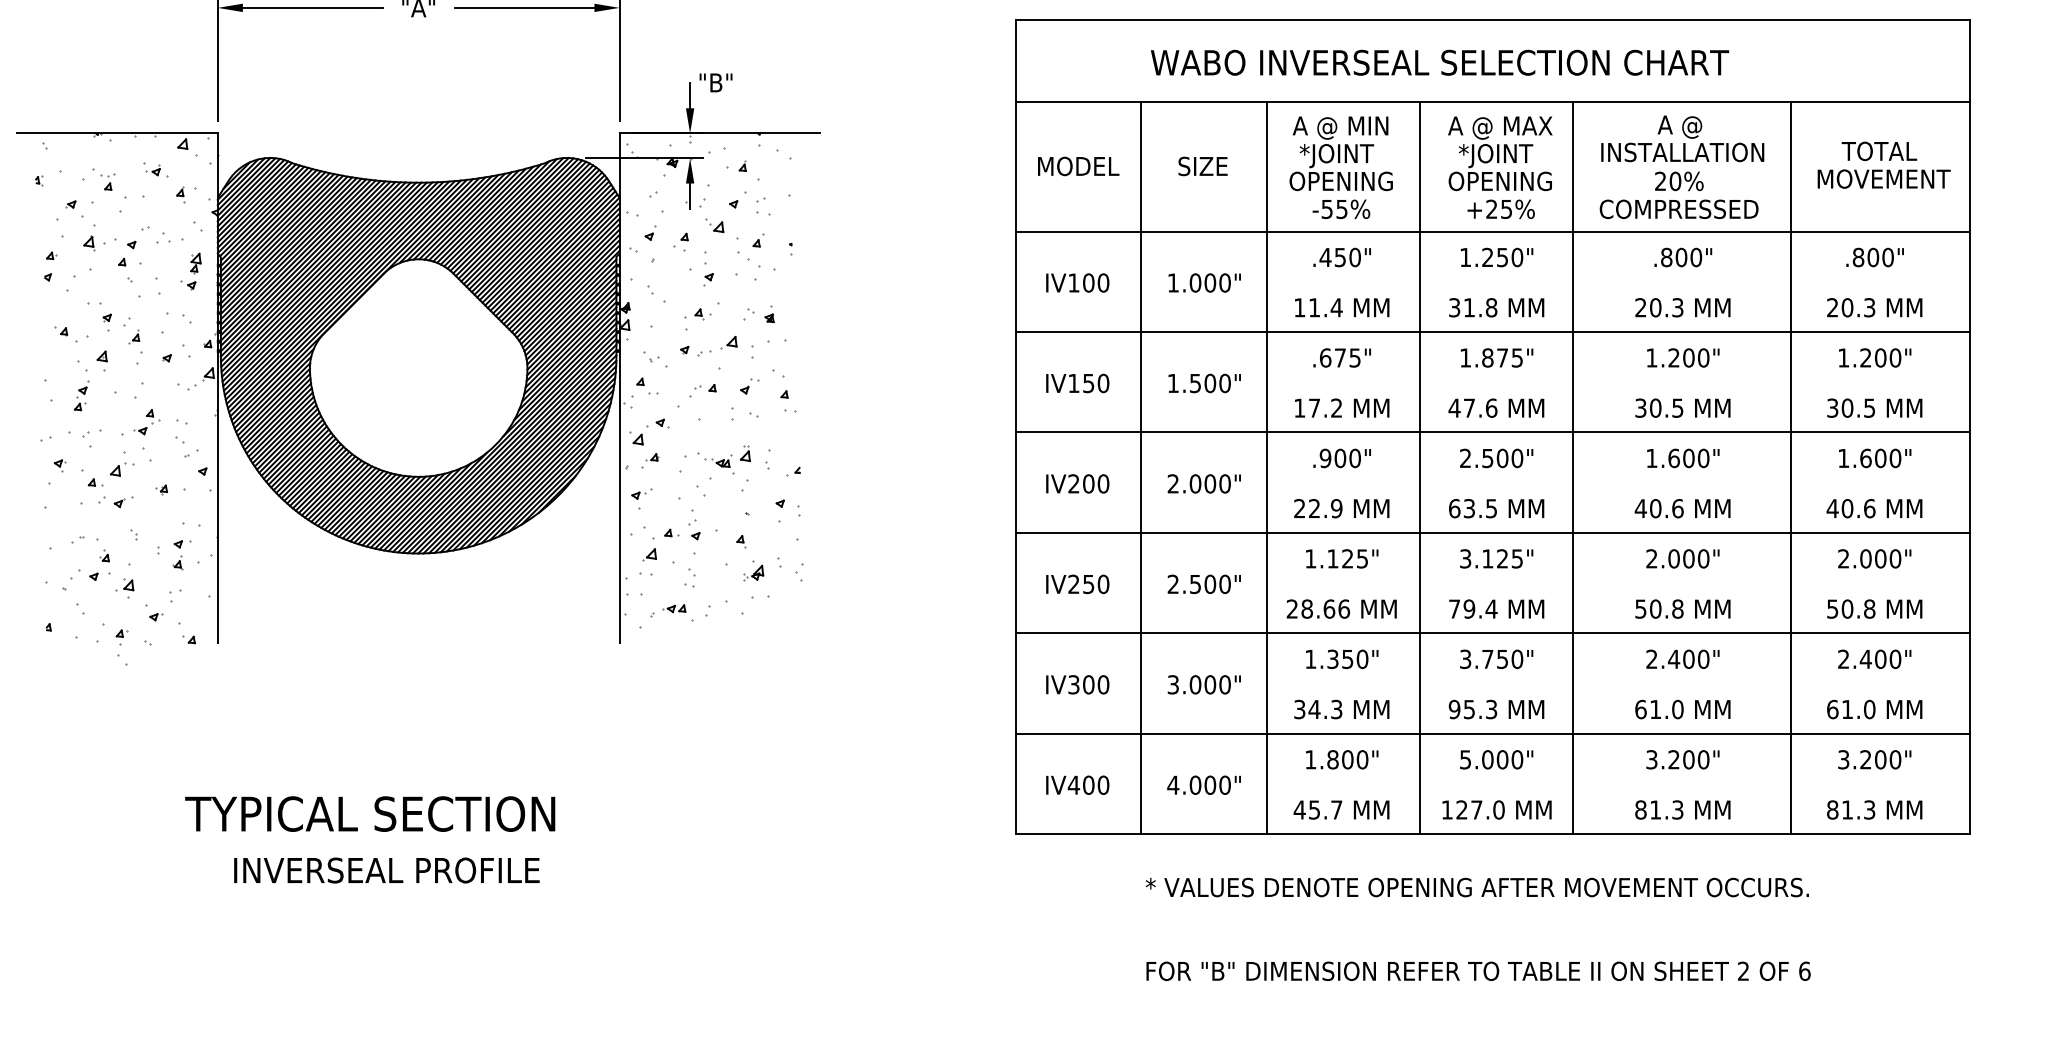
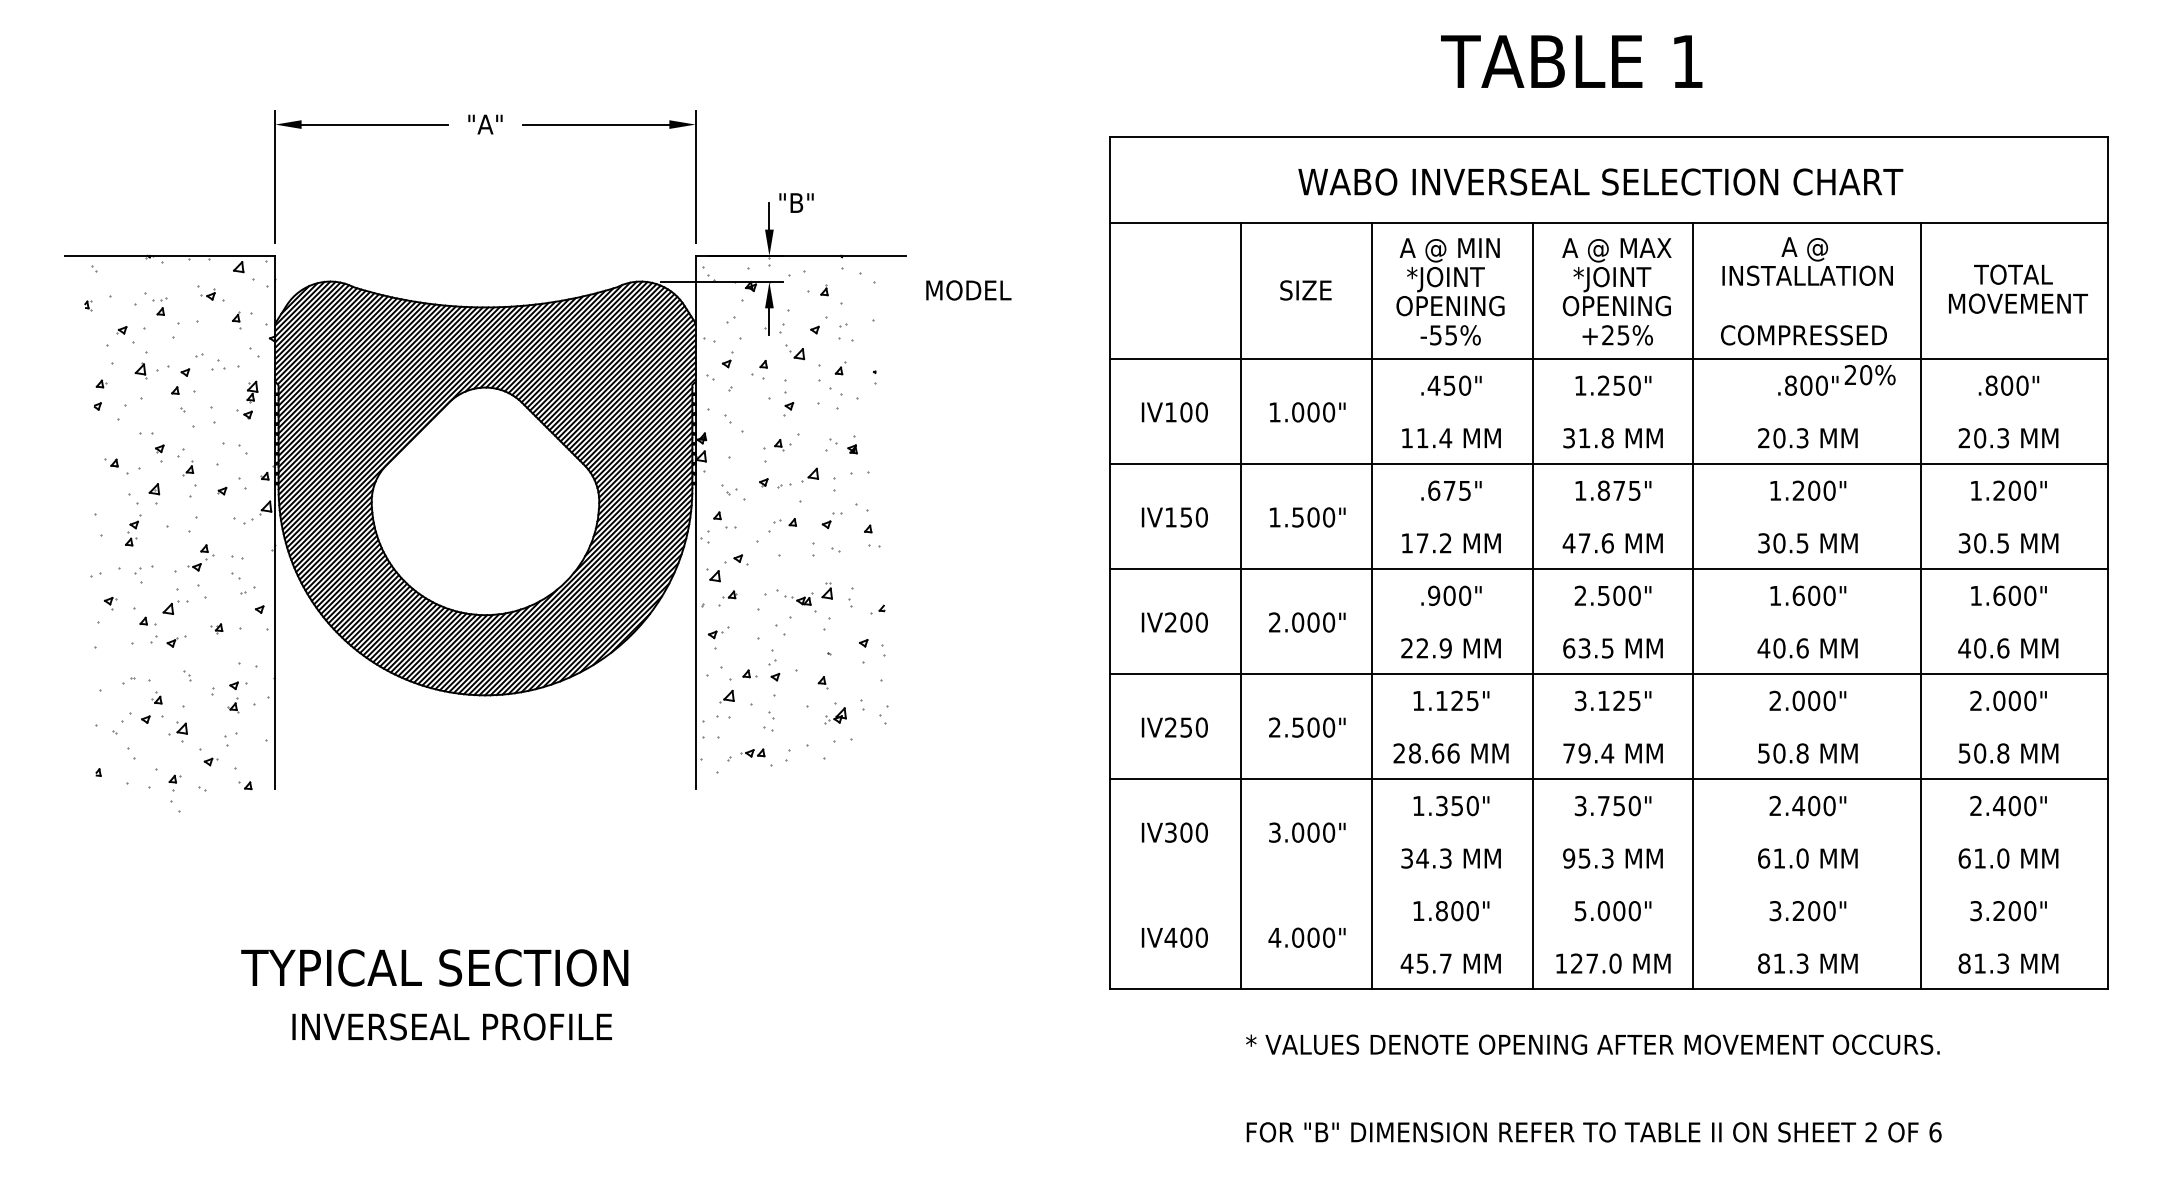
text: (1439, 62) -> (1600, 181), moved
text: (1078, 166) -> (968, 290), moved
text: (1678, 181) -> (1869, 375), moved
line: (1492, 733) -> (1608, 883), removed

